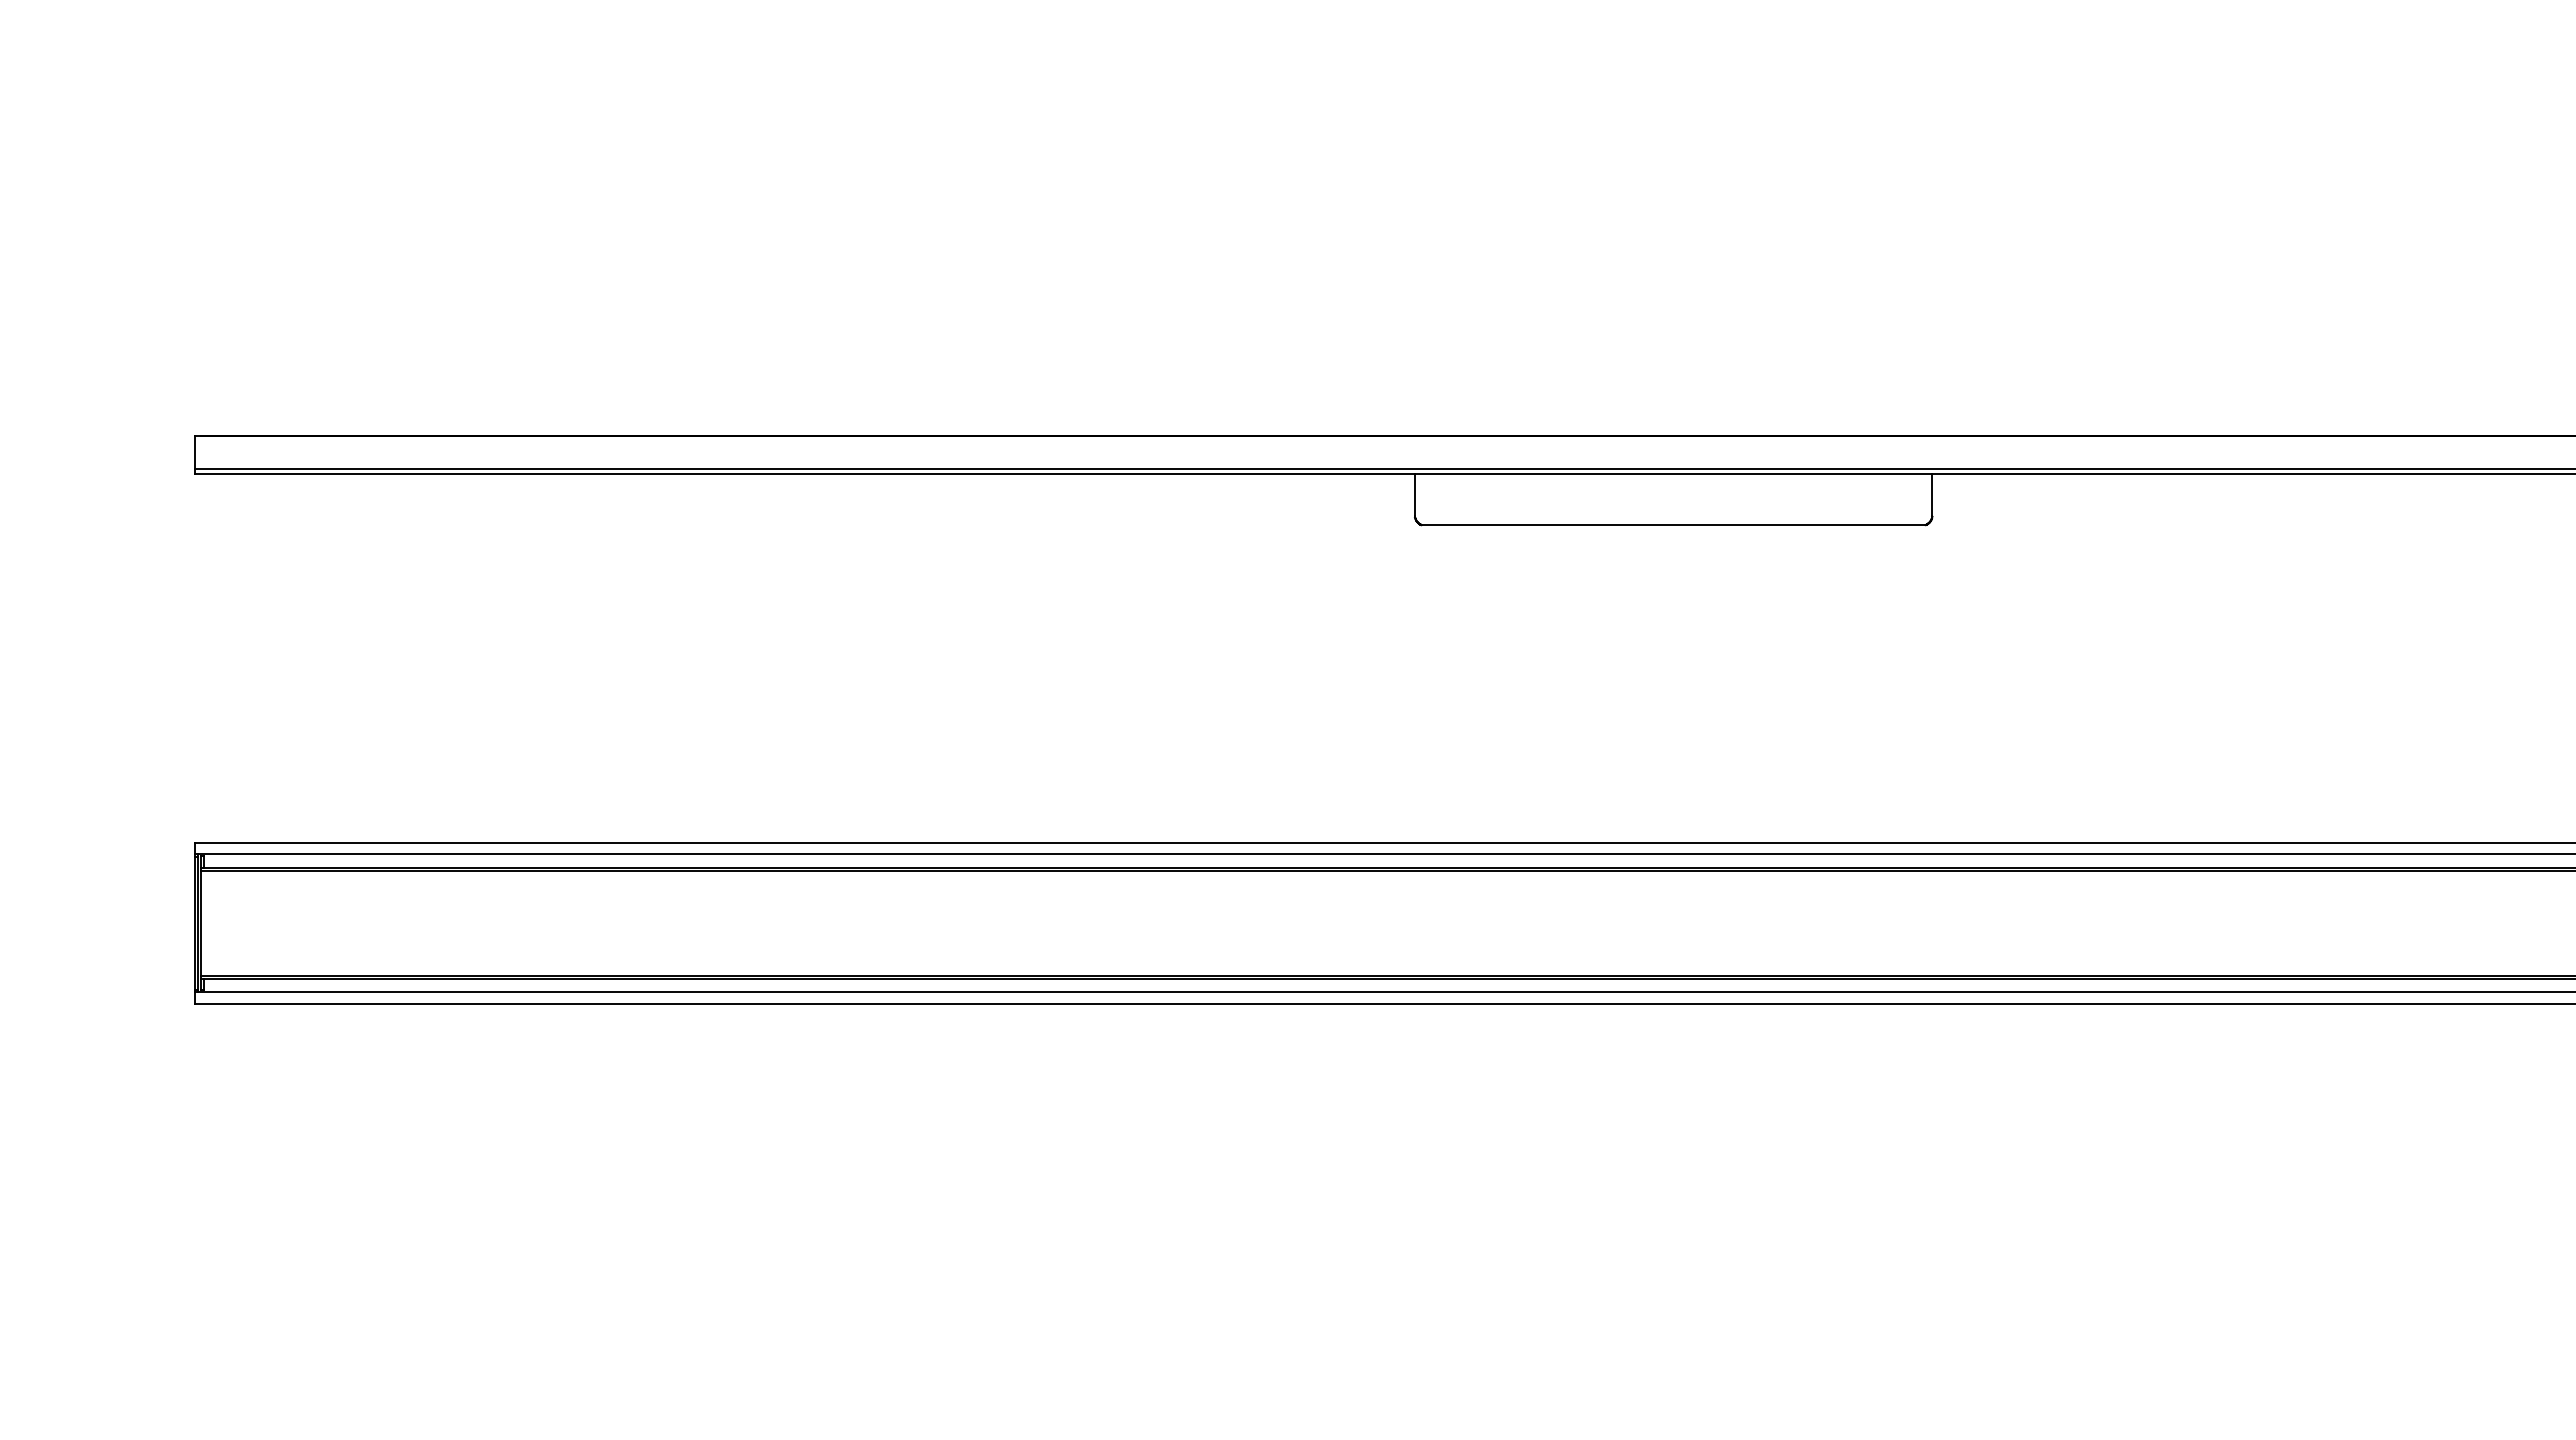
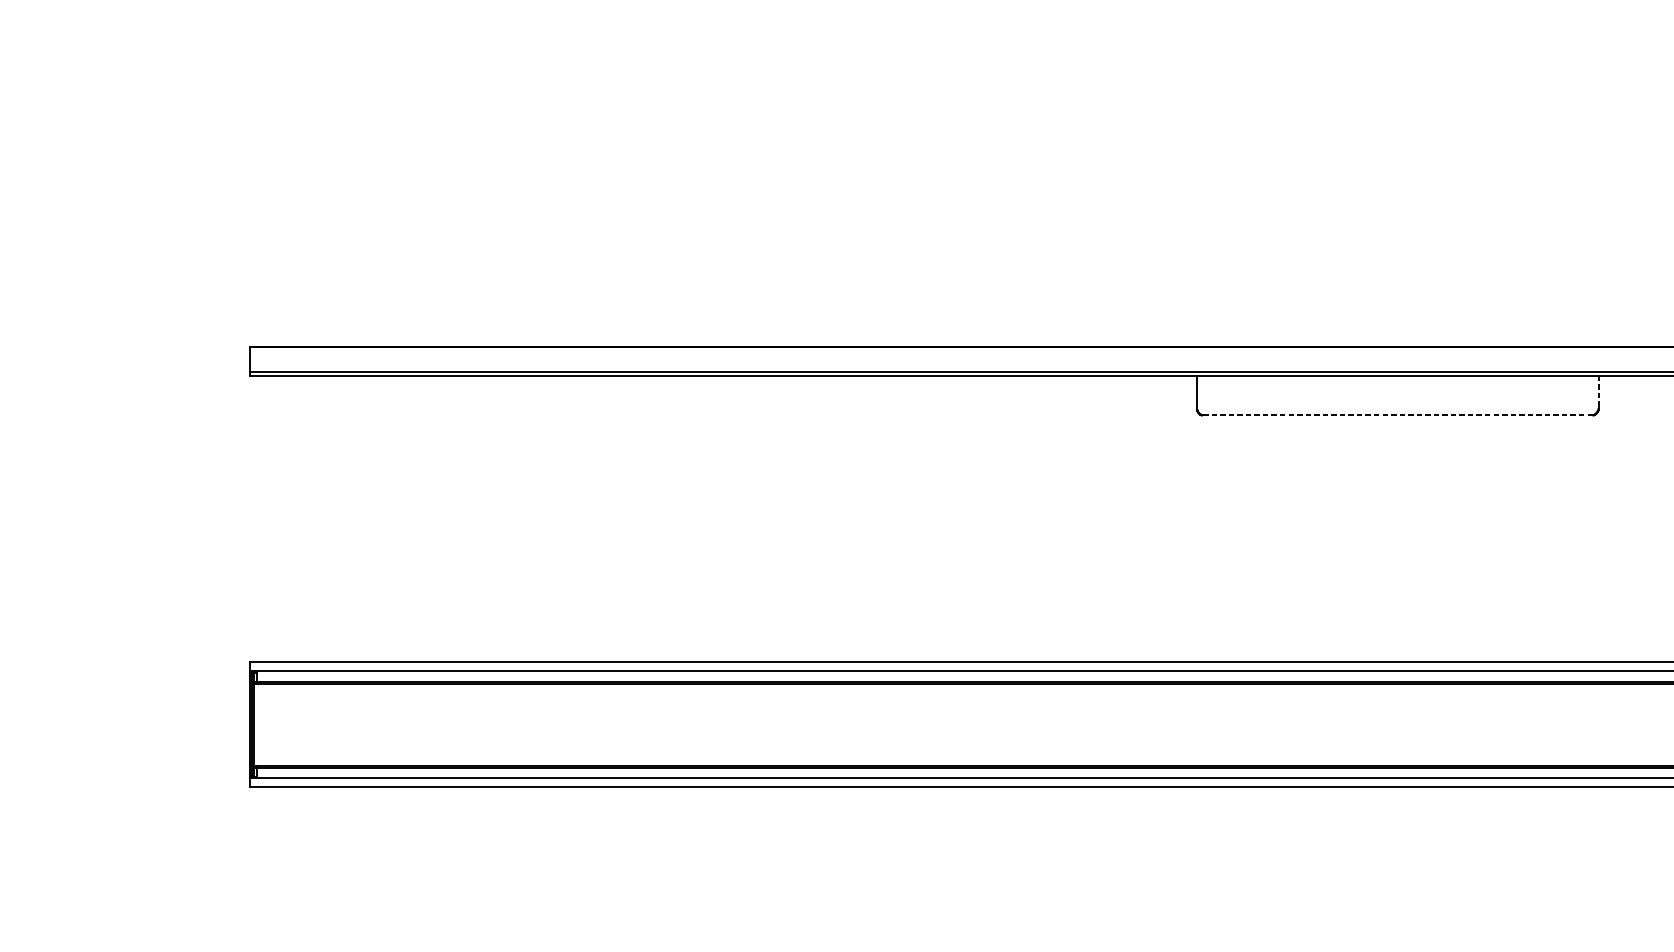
line: (1932, 494) -> (1598, 391), solid -> dashed
line: (1673, 525) -> (1397, 415), solid -> dashed

